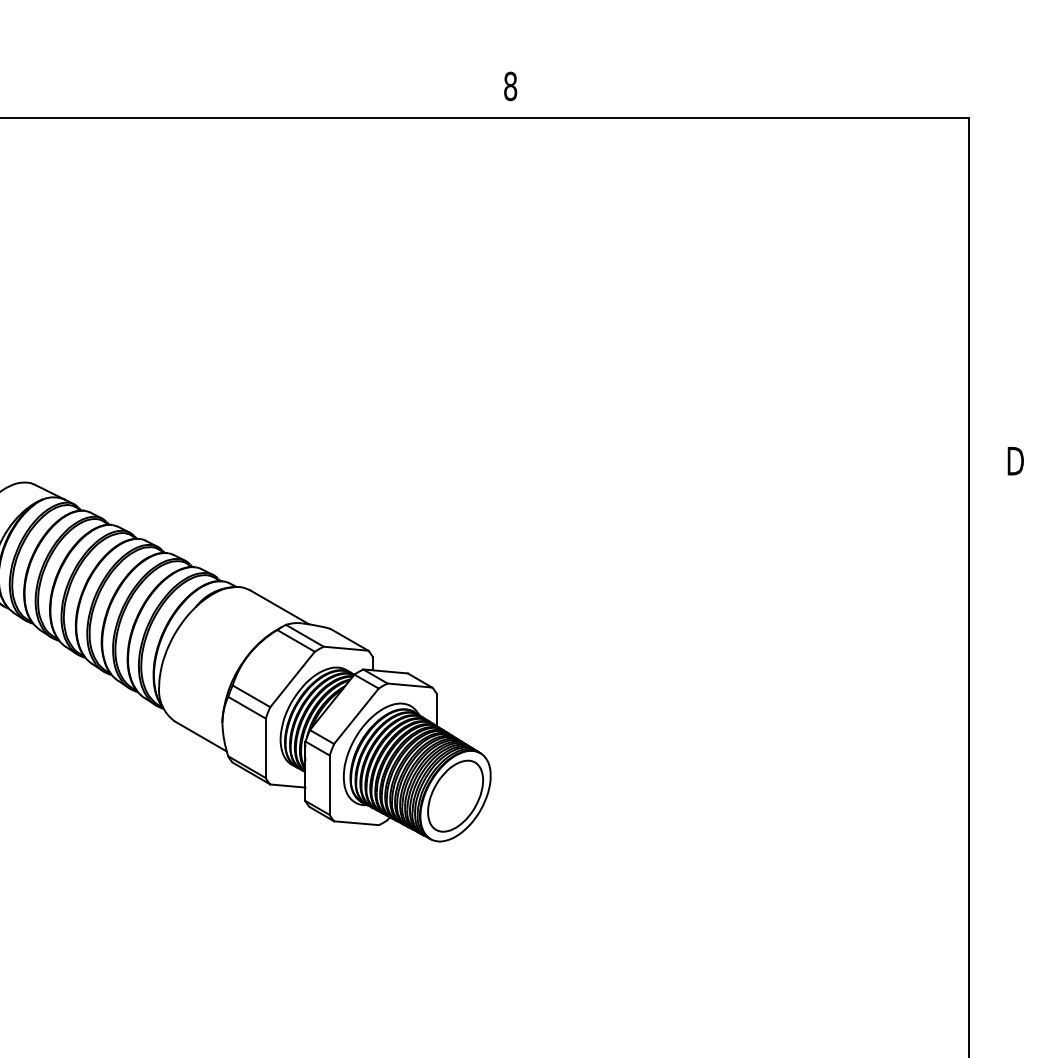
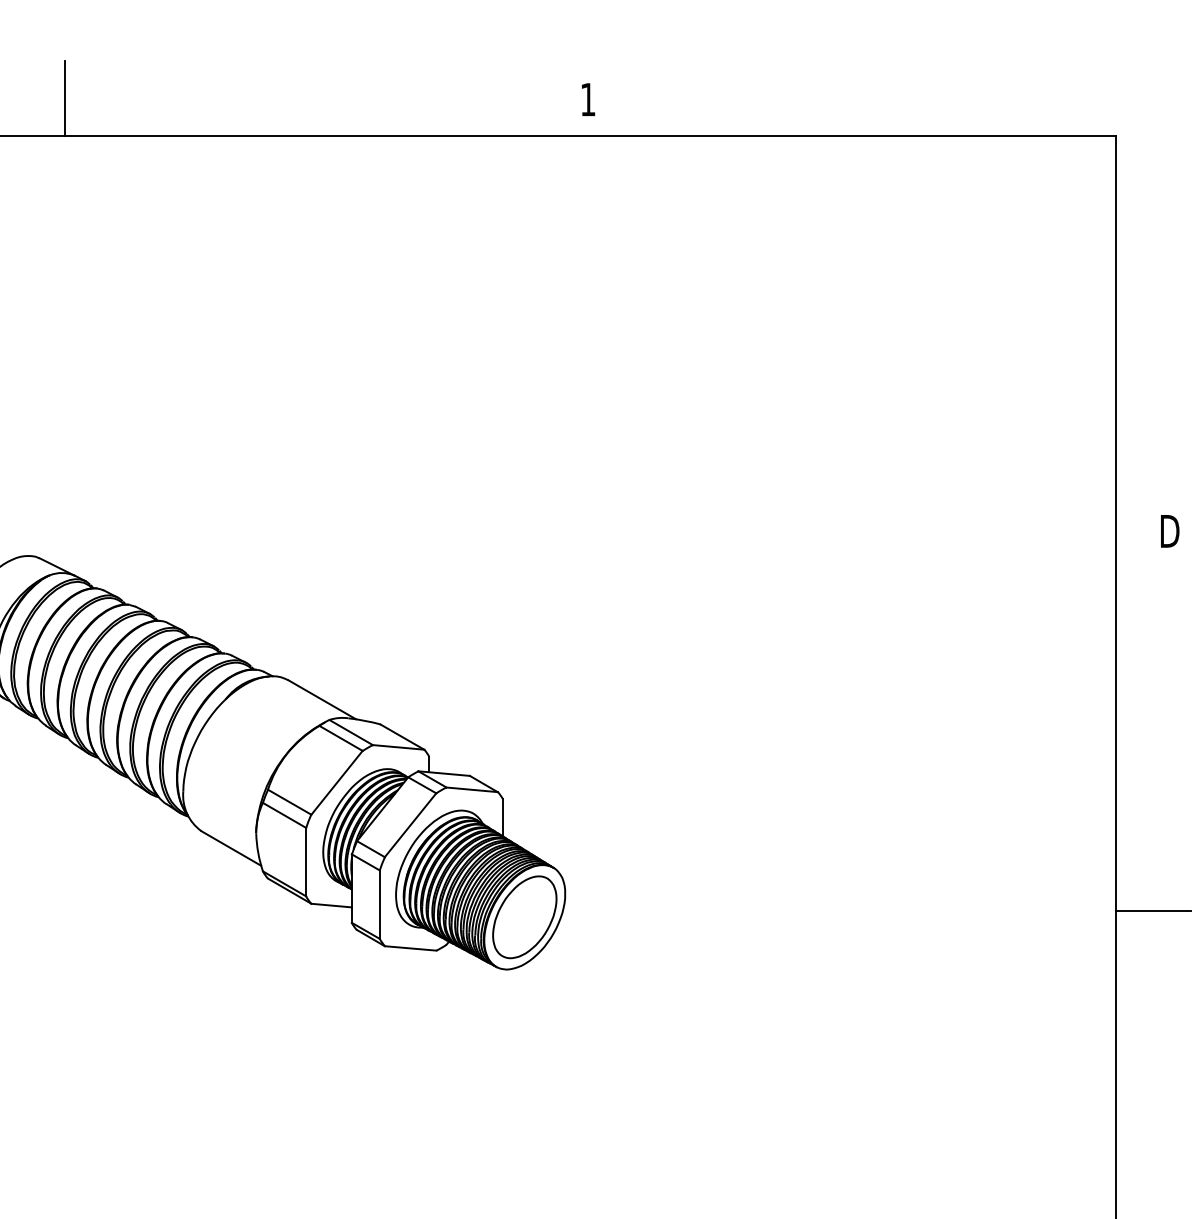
line: (56, 84) -> (65, 97), added
text: (510, 86) -> (587, 99), 8 -> 1
line: (1000, 791) -> (1152, 911), added

